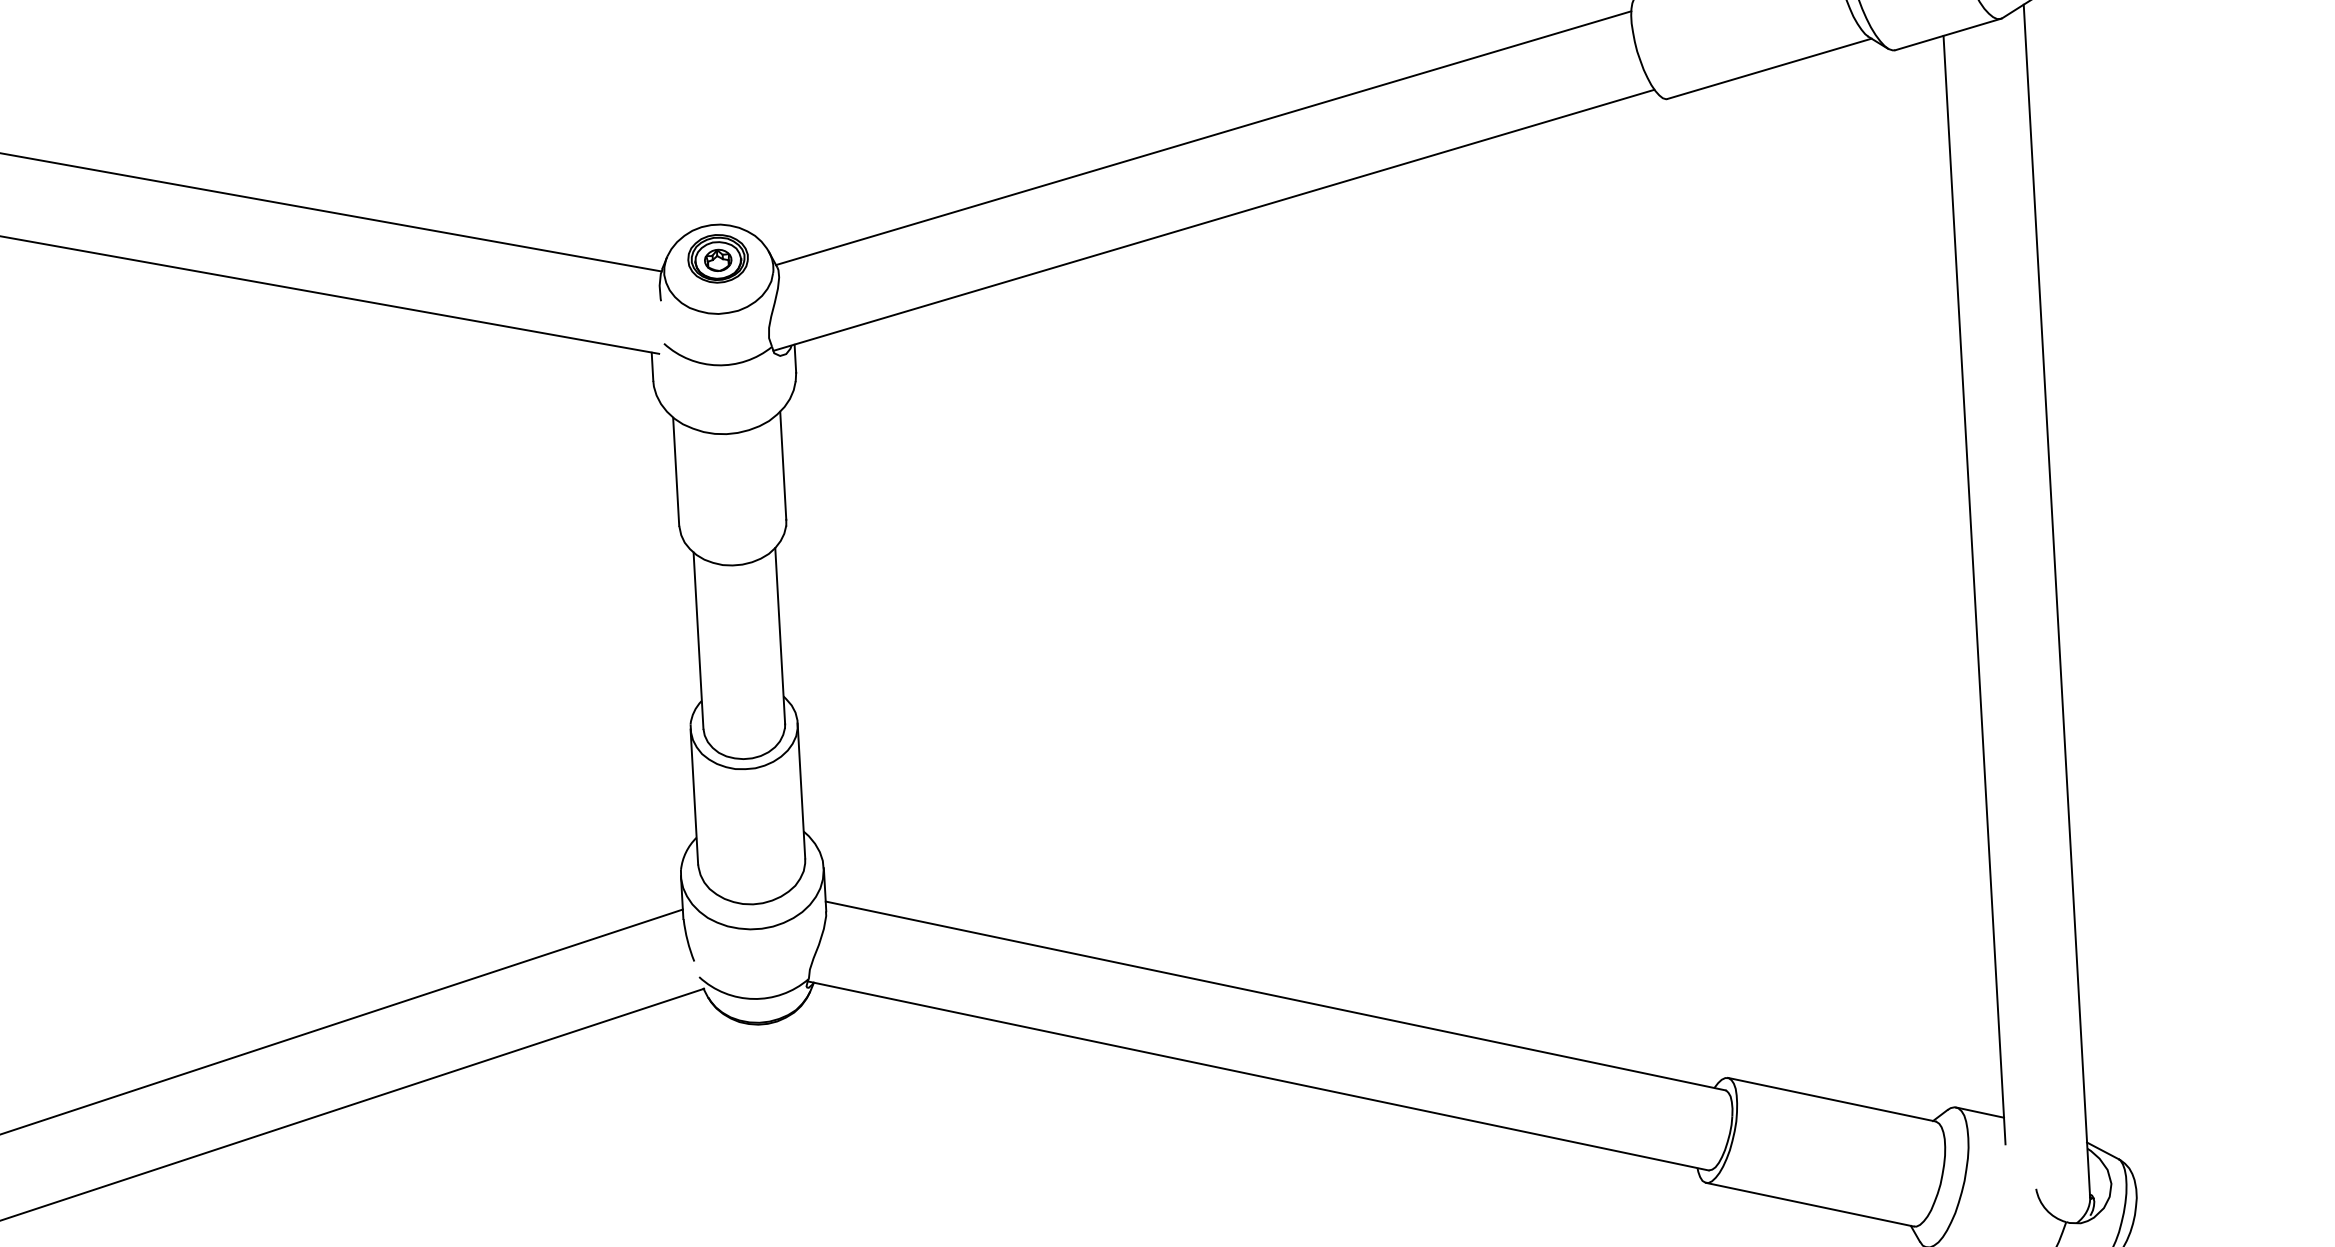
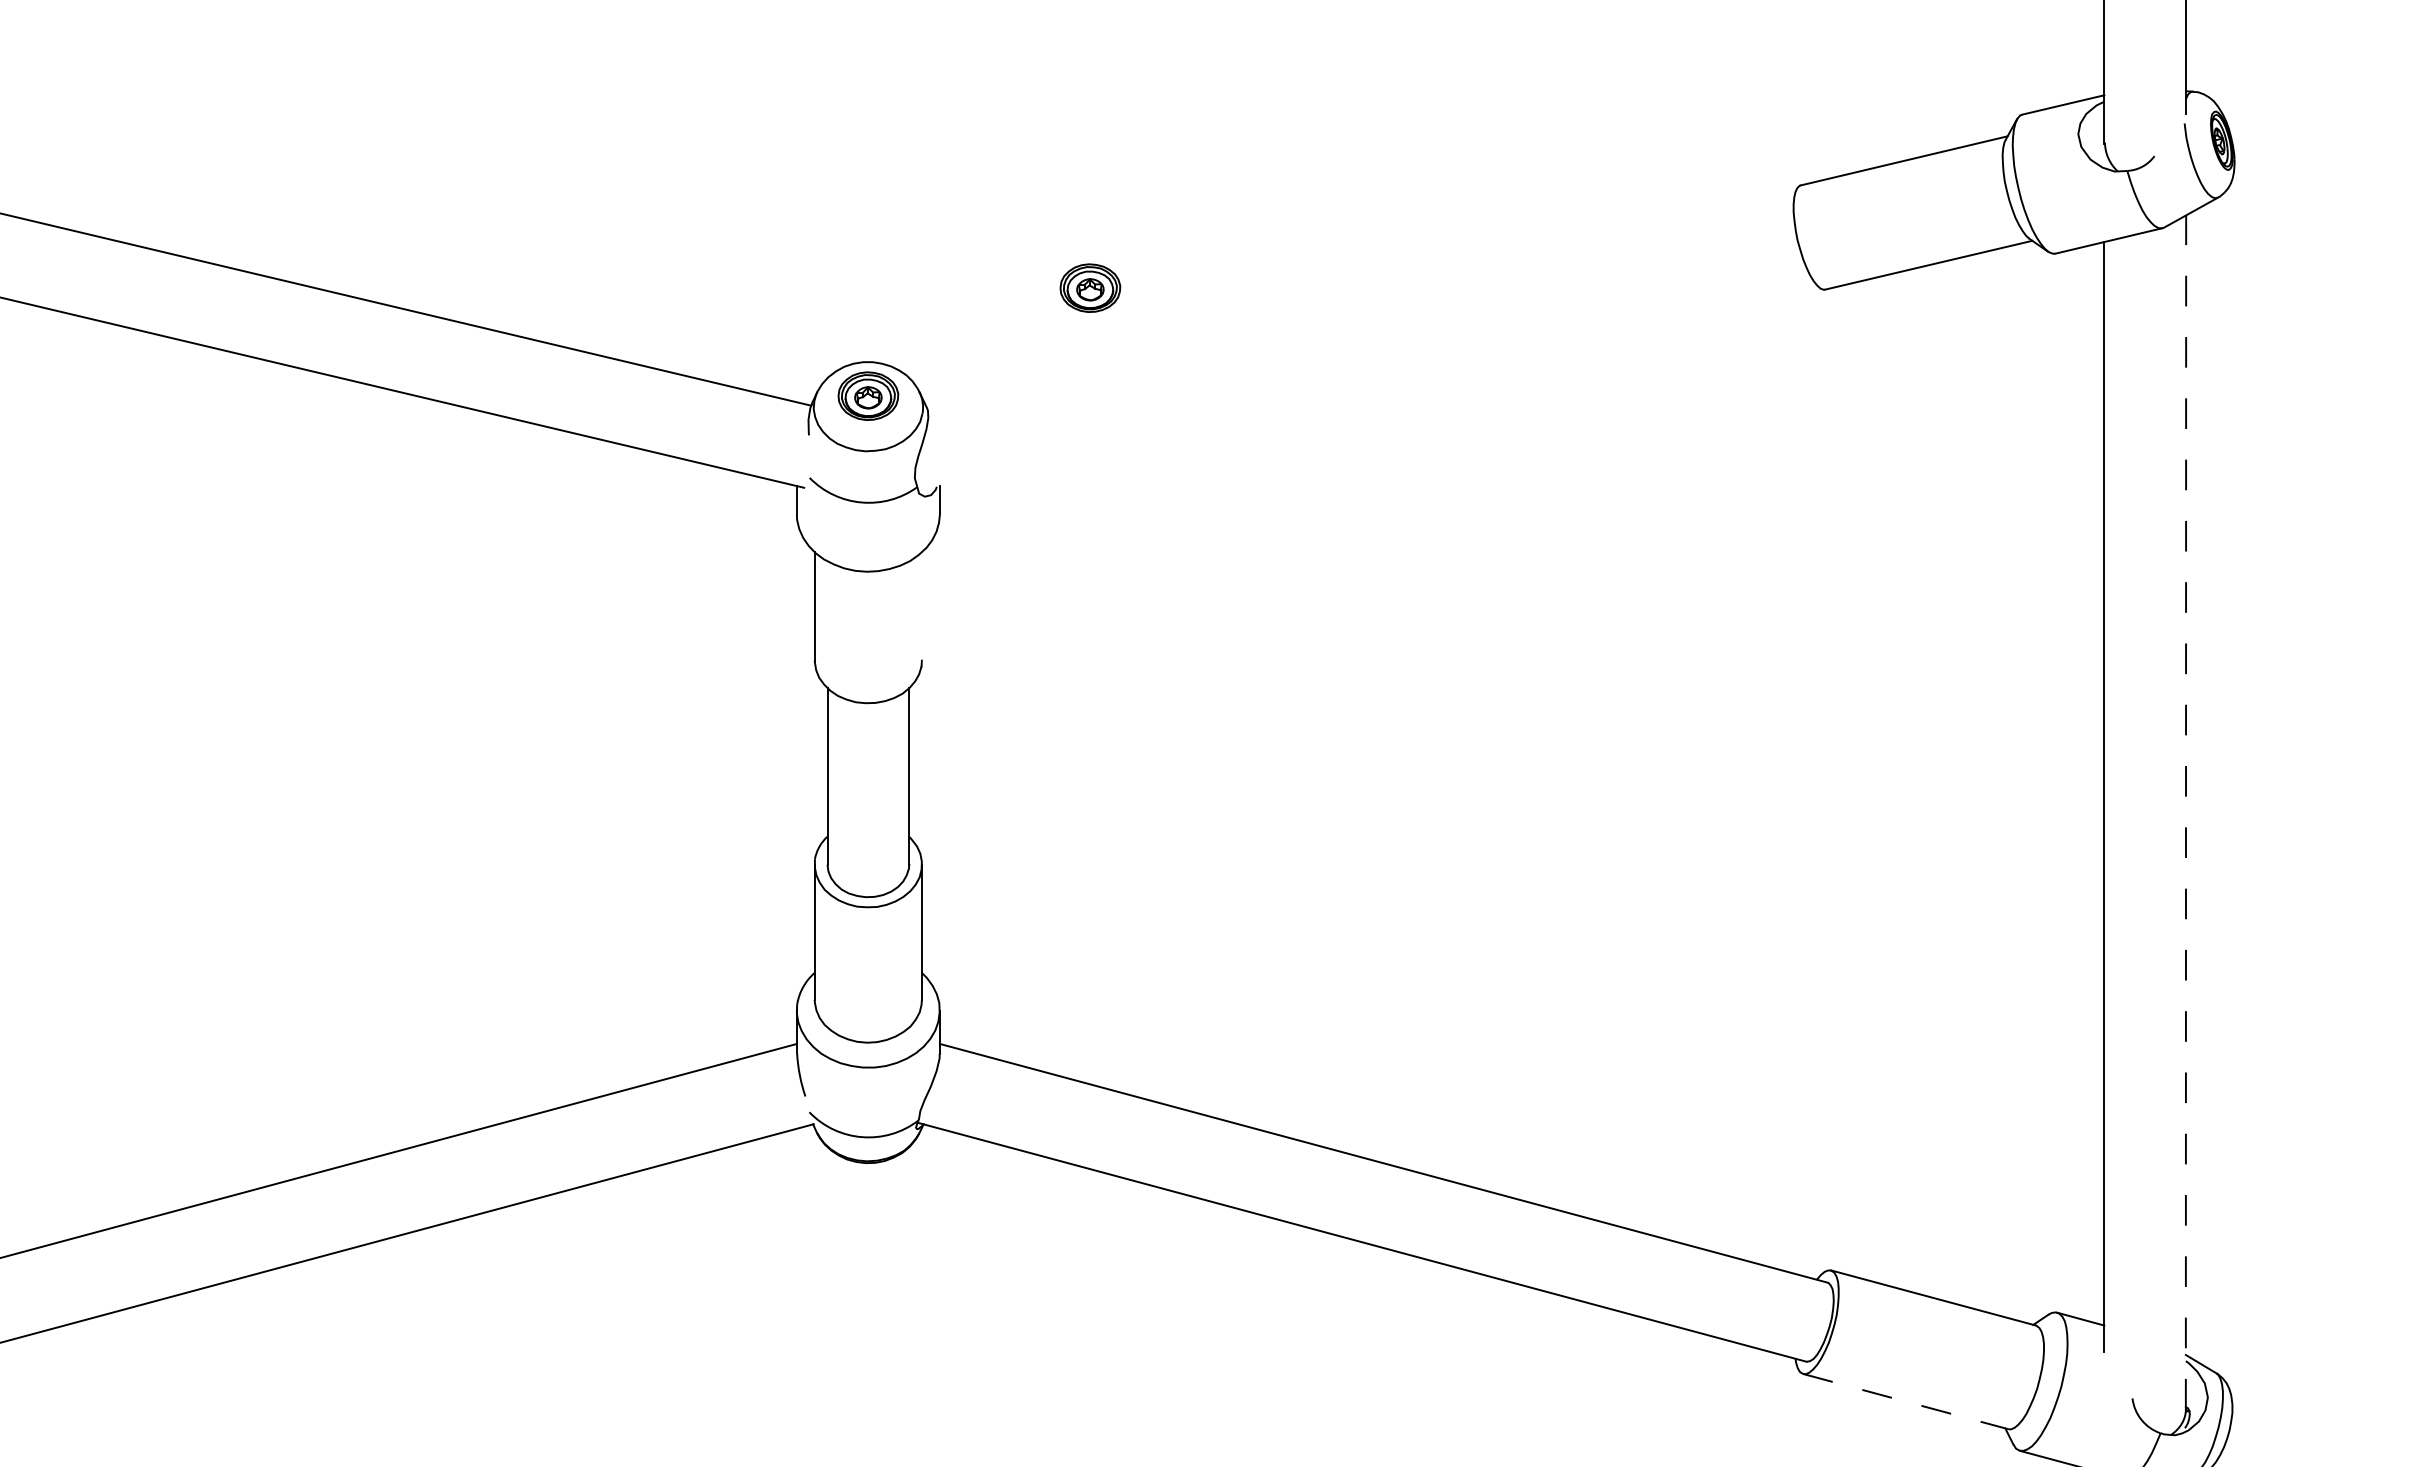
part: (933, 137) -> (1090, 287), added
line: (1203, 137) -> (1359, 302), removed
line: (1213, 220) -> (1365, 385), removed
line: (782, 465) -> (921, 606), removed
line: (2057, 599) -> (2186, 811), solid -> dashed
line: (1810, 1204) -> (1906, 1401), solid -> dashed

